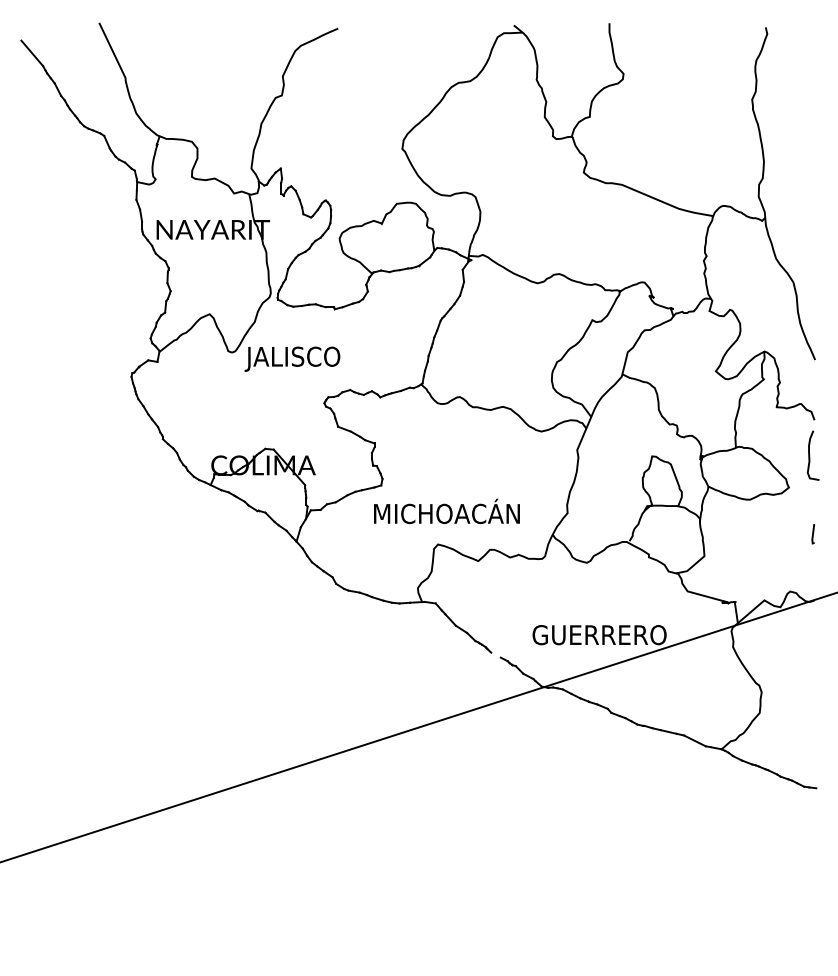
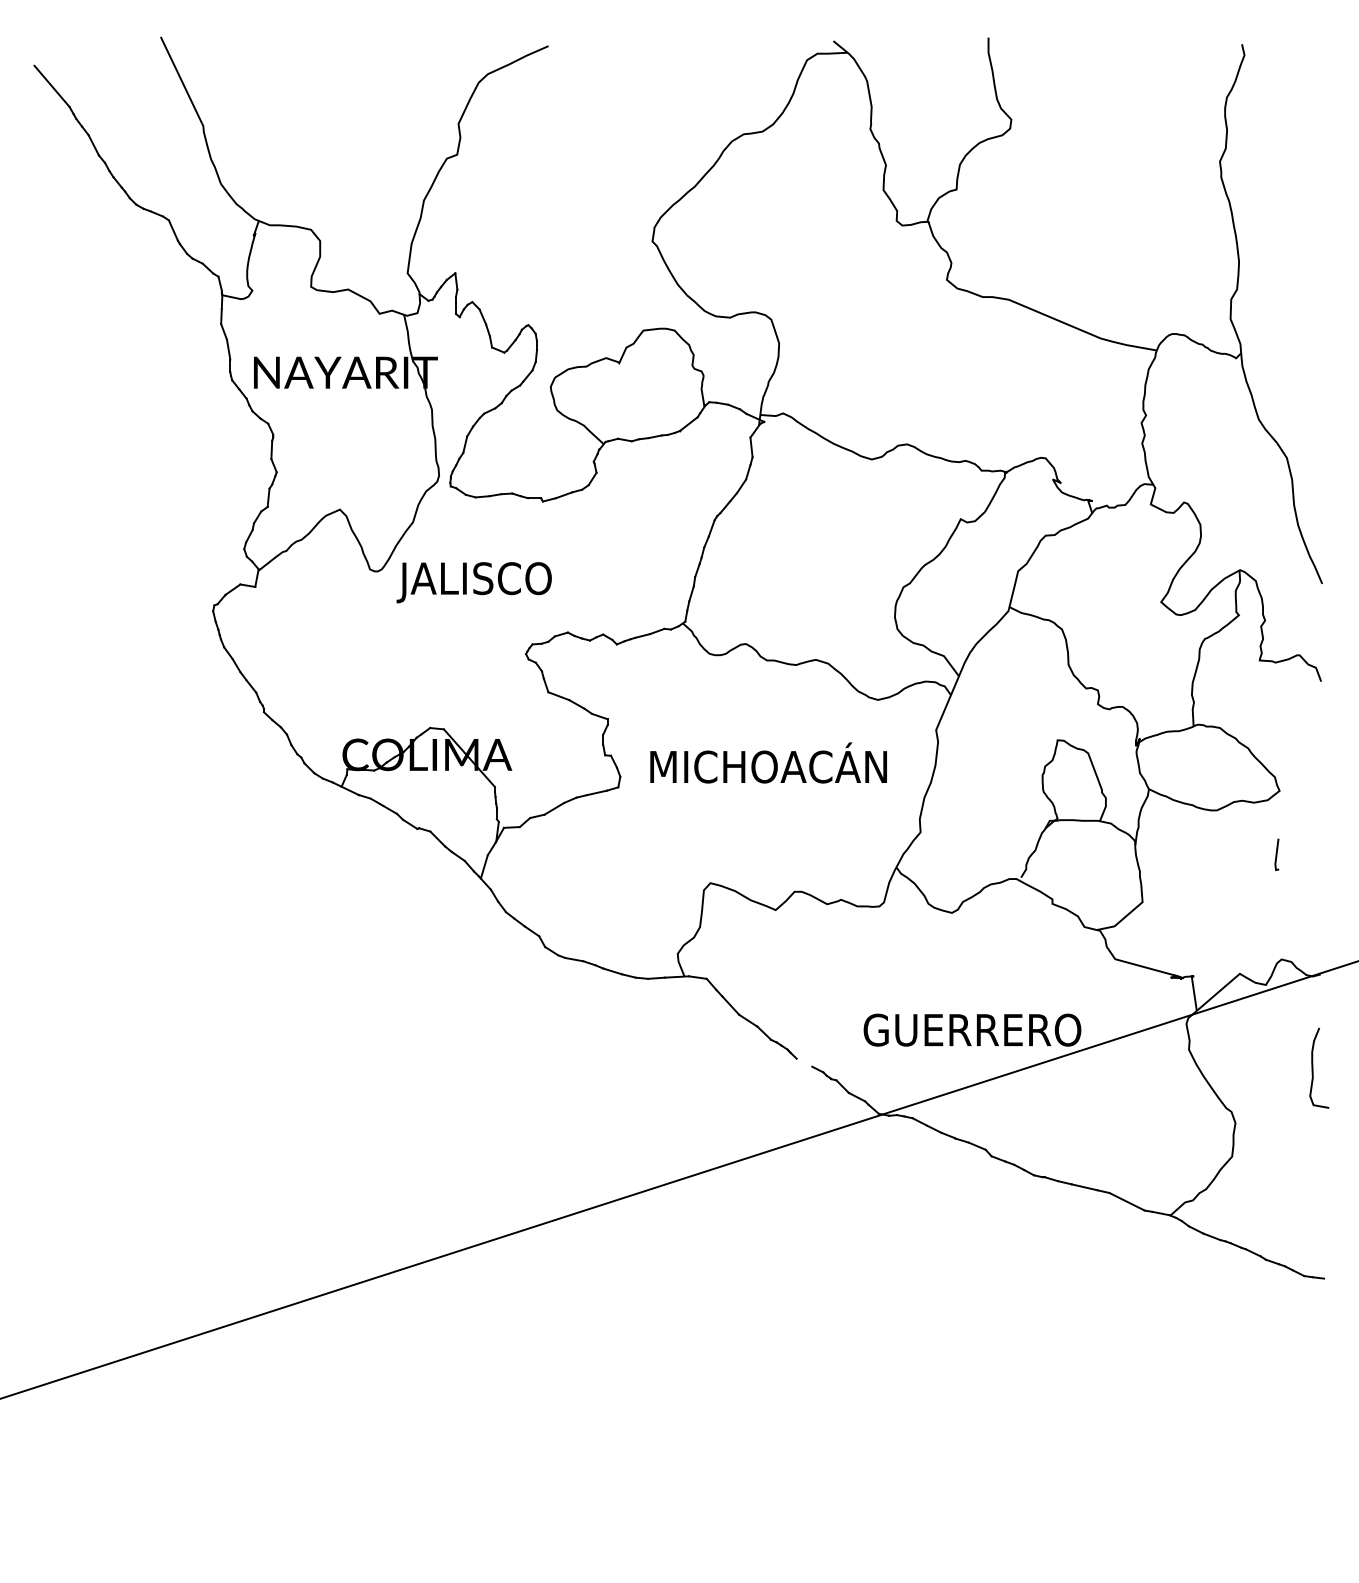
curve: (810, 455) -> (1314, 1068), moved
text: (446, 511) -> (767, 763), moved
line: (813, 534) -> (1277, 855), moved

